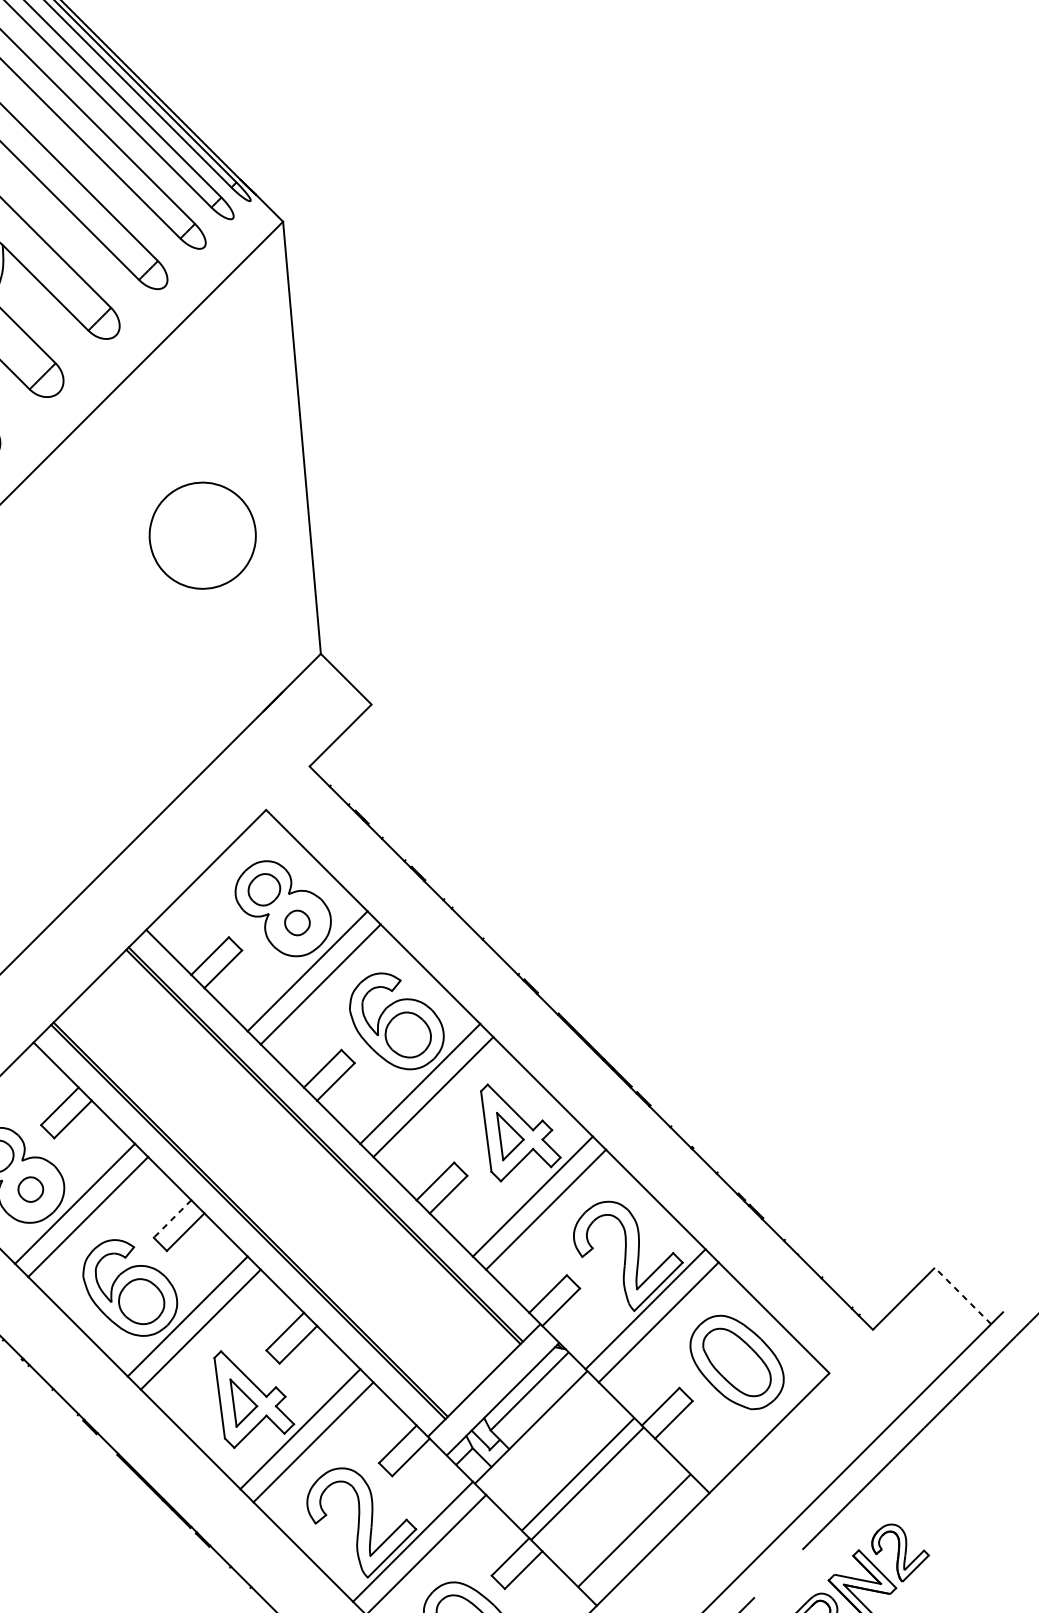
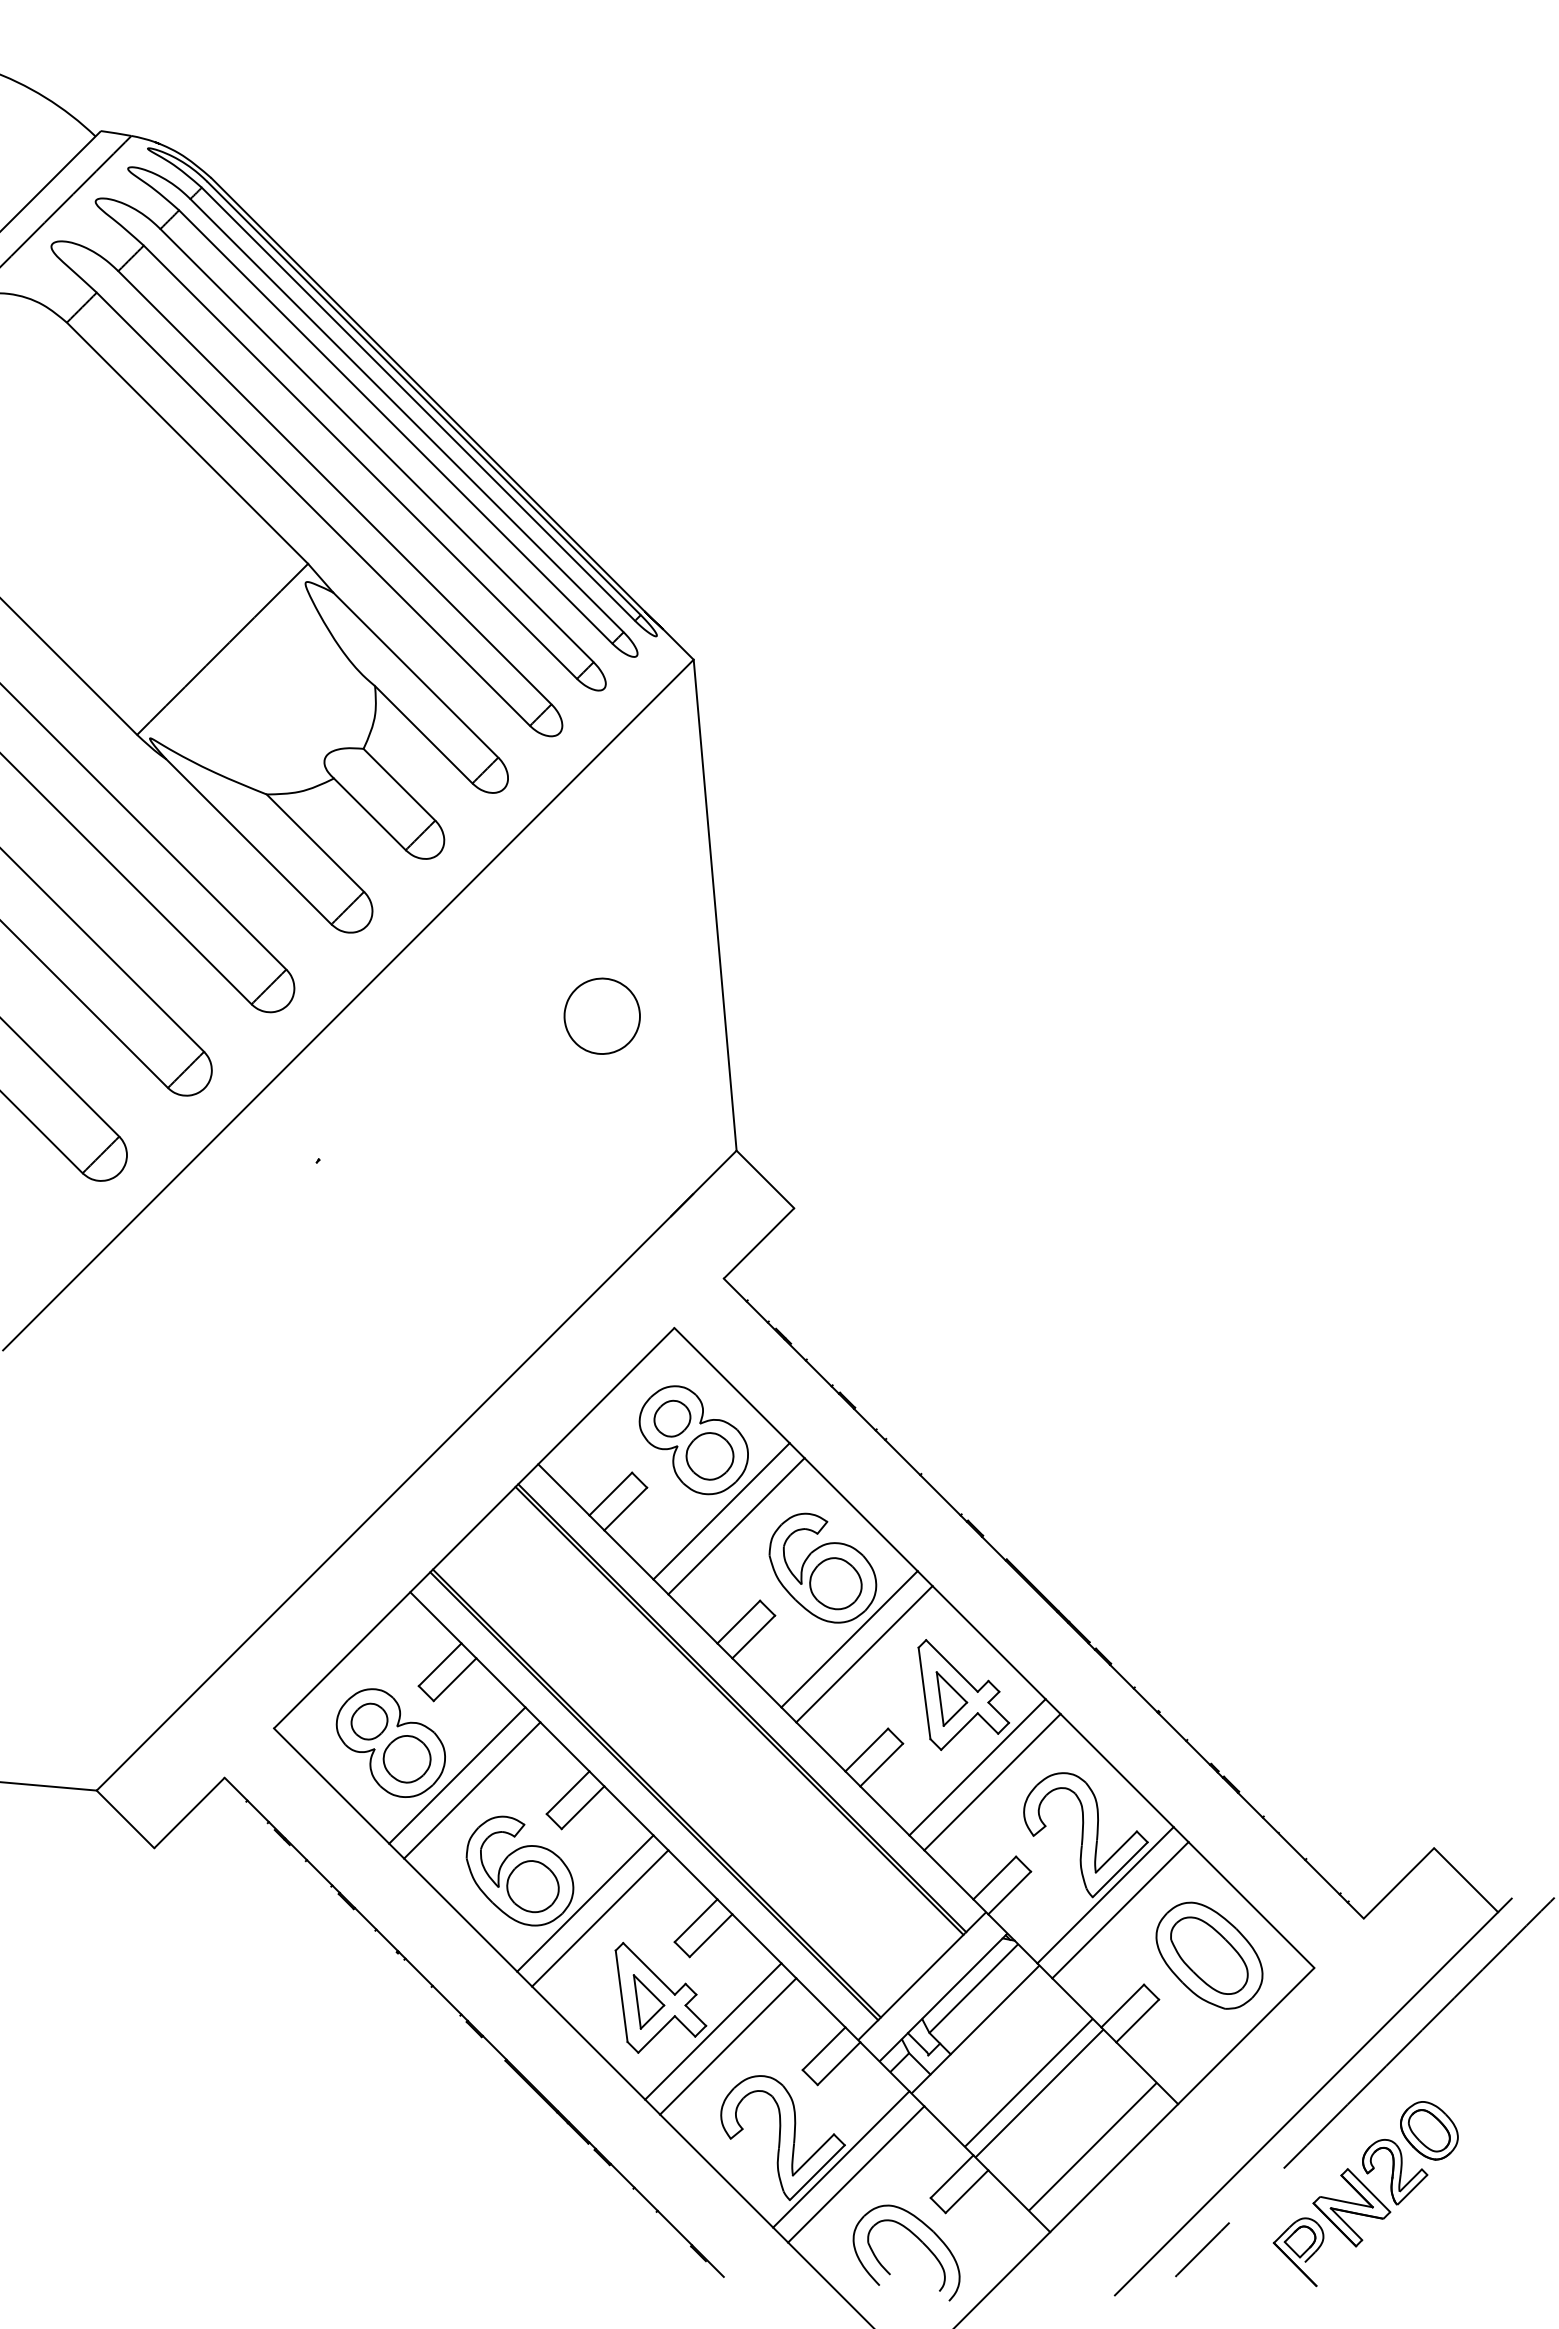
part: (201, 534) -> (601, 1015), size x0.62
part: (297, 923) -> (709, 1456), size x1.67
part: (30, 1189) -> (406, 1759), size x1.67
line: (172, 1219) -> (567, 1793), dashed -> solid
line: (962, 1295) -> (1465, 1879), dashed -> solid
part: (930, 1516) -> (1429, 2130), added

